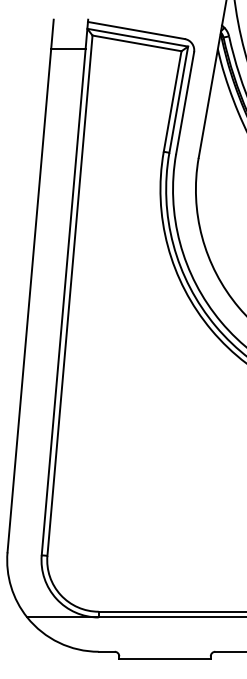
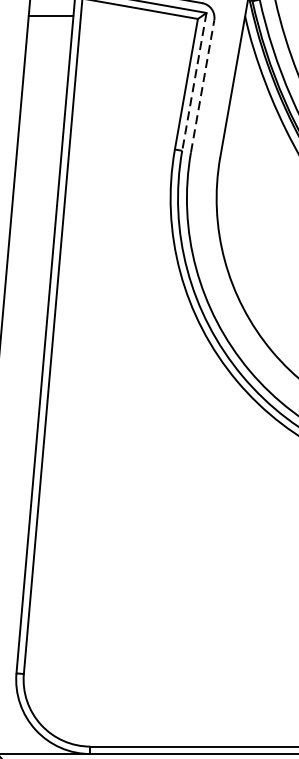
line: (178, 99) -> (194, 81), solid -> dashed
line: (185, 103) -> (203, 86), solid -> dashed

